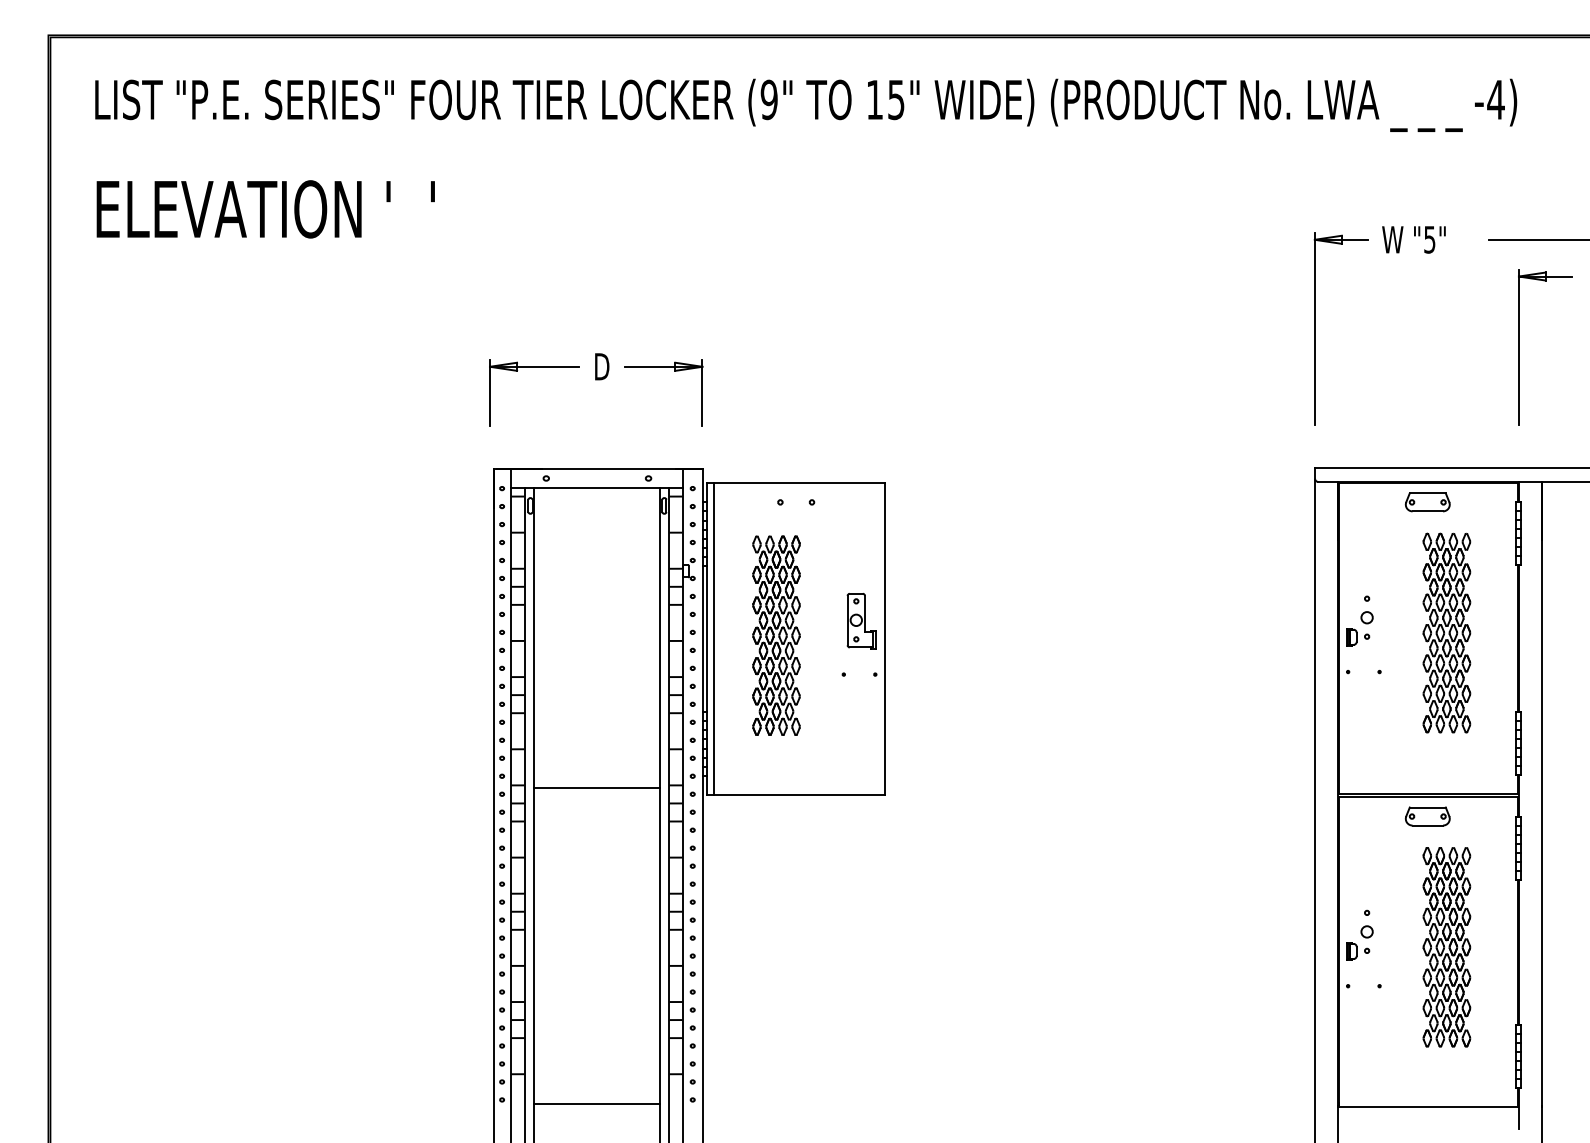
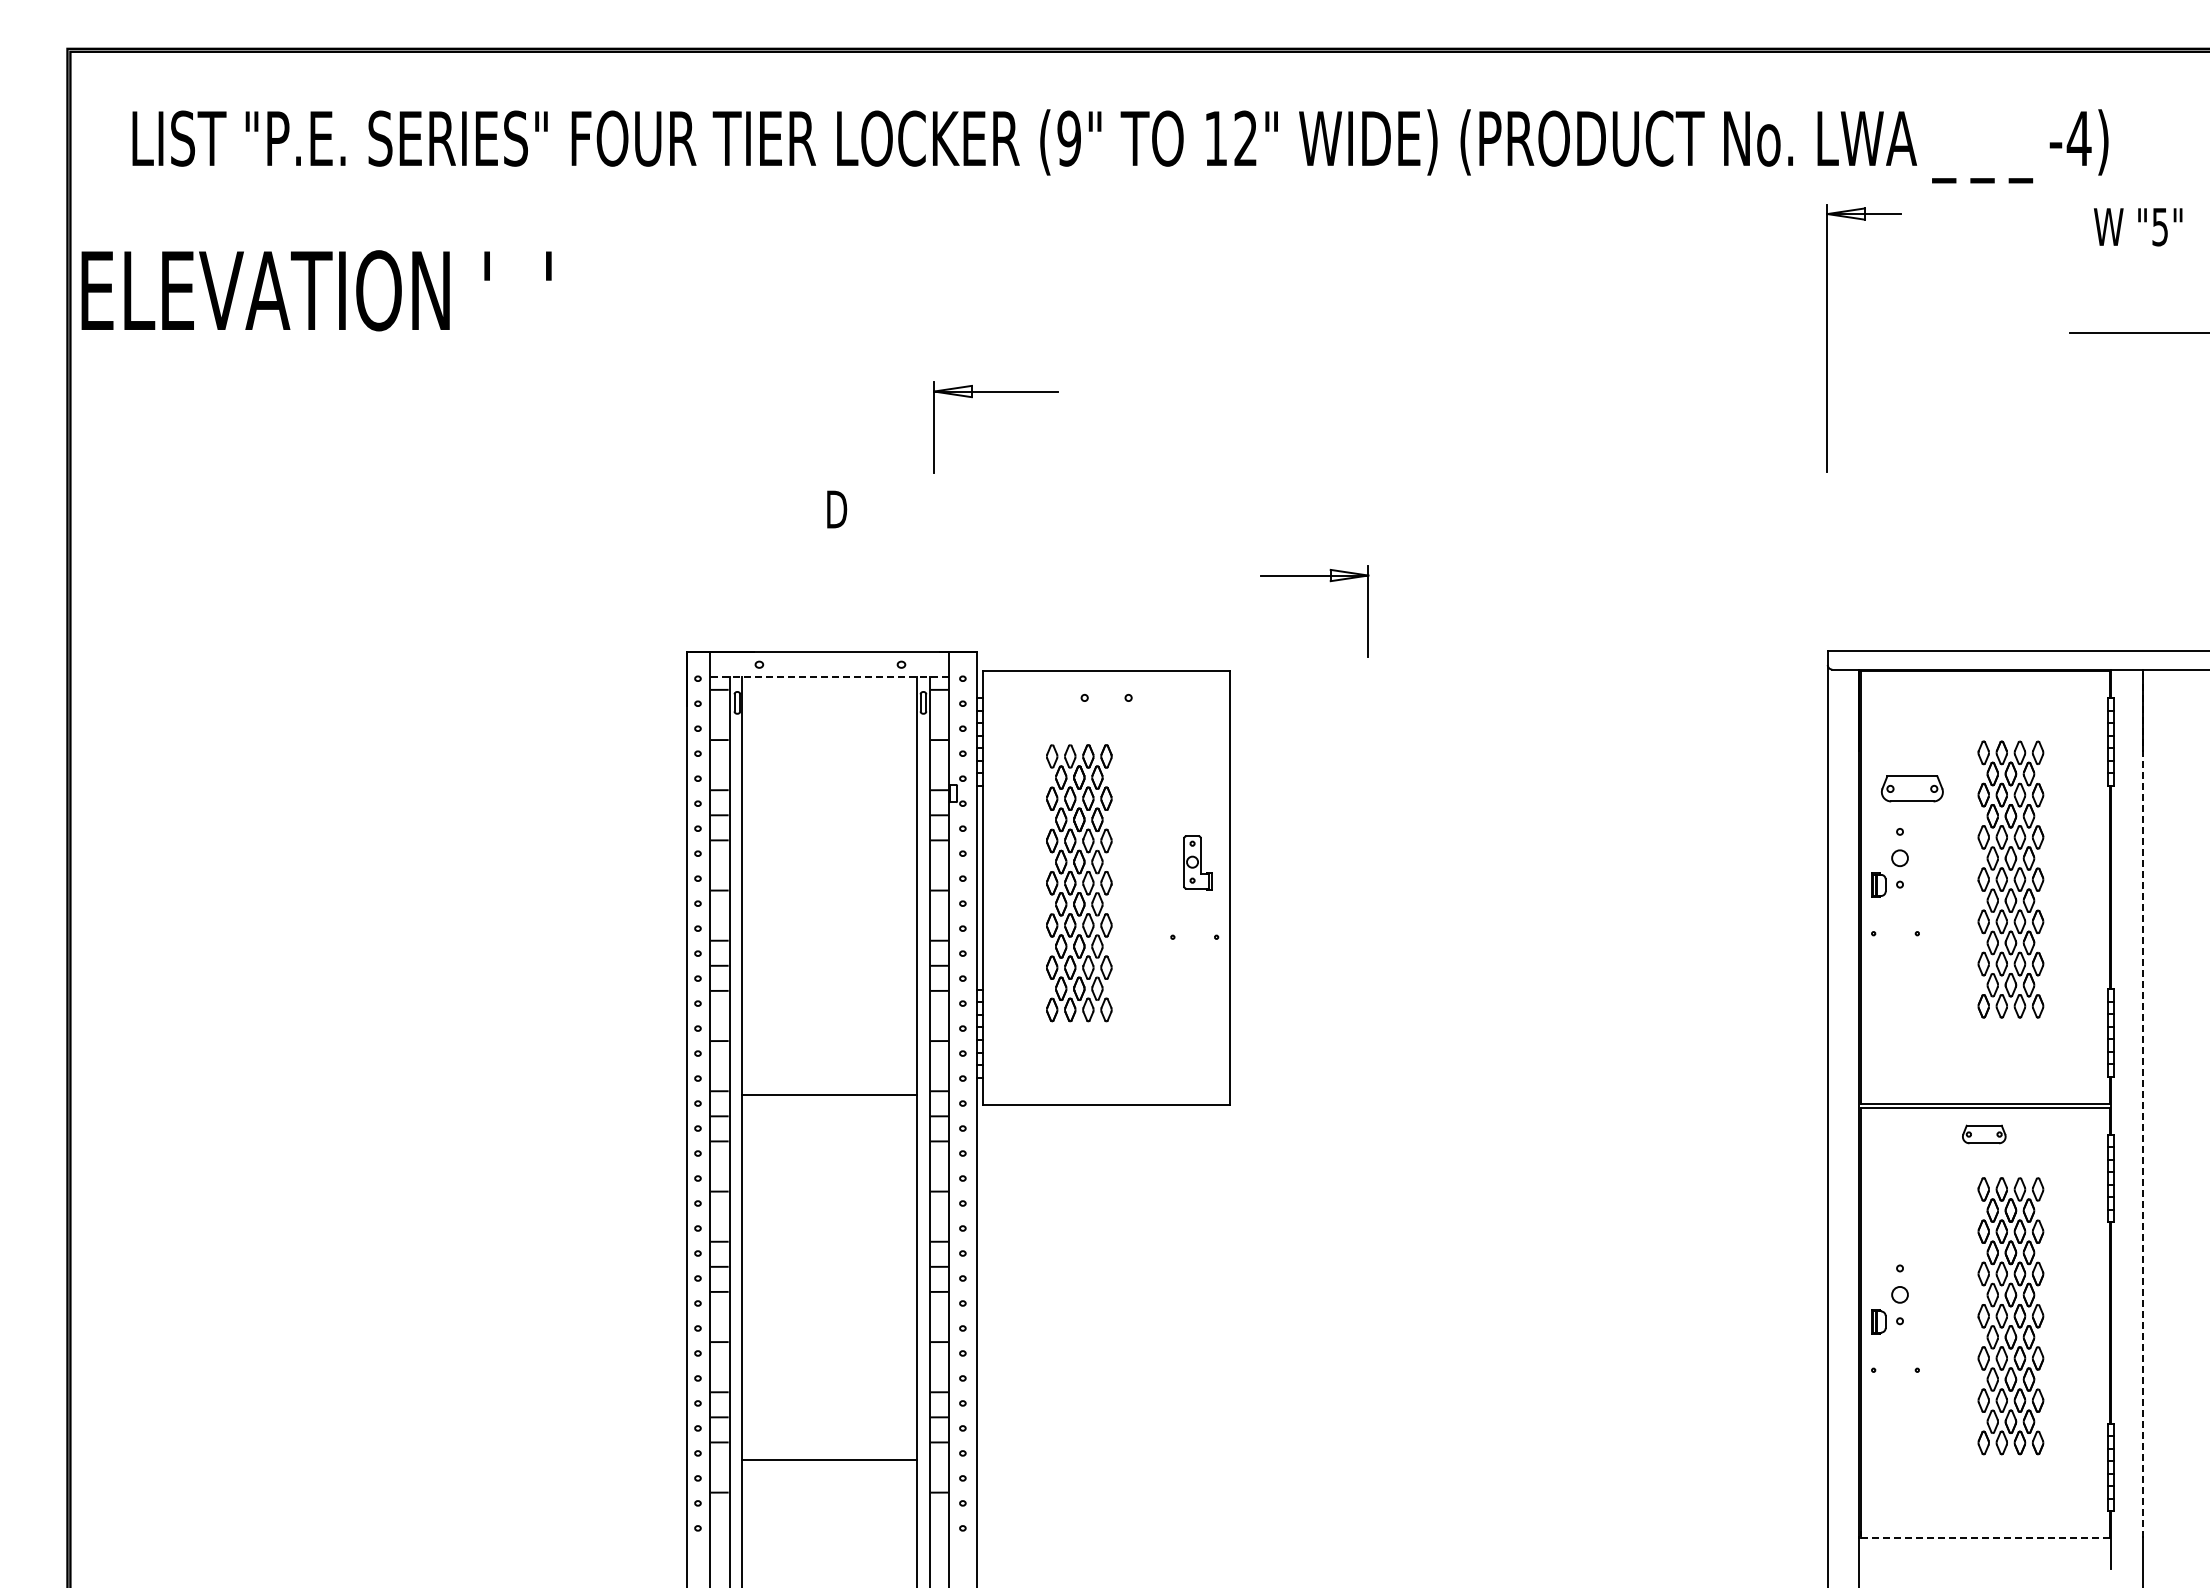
text: (896, 99) -> (1245, 138), 15" -> 12"
text: (265, 209) -> (316, 290), moved
text: (1414, 240) -> (2138, 227), moved
part: (1314, 329) -> (1827, 338), moved
part: (1519, 347) -> (2111, 482), removed
part: (534, 367) -> (995, 392), moved
part: (675, 371) -> (1330, 582), moved
line: (596, 487) -> (829, 677), solid -> dashed
part: (1427, 502) -> (1912, 788), moved
part: (861, 620) -> (1197, 862), size x0.7
line: (714, 638) -> (992, 887), removed
line: (1541, 794) -> (2142, 1103), solid -> dashed
part: (1427, 816) -> (1983, 1134), size x0.7
line: (596, 1104) -> (829, 1460), moved
line: (1427, 1107) -> (1984, 1538), solid -> dashed

